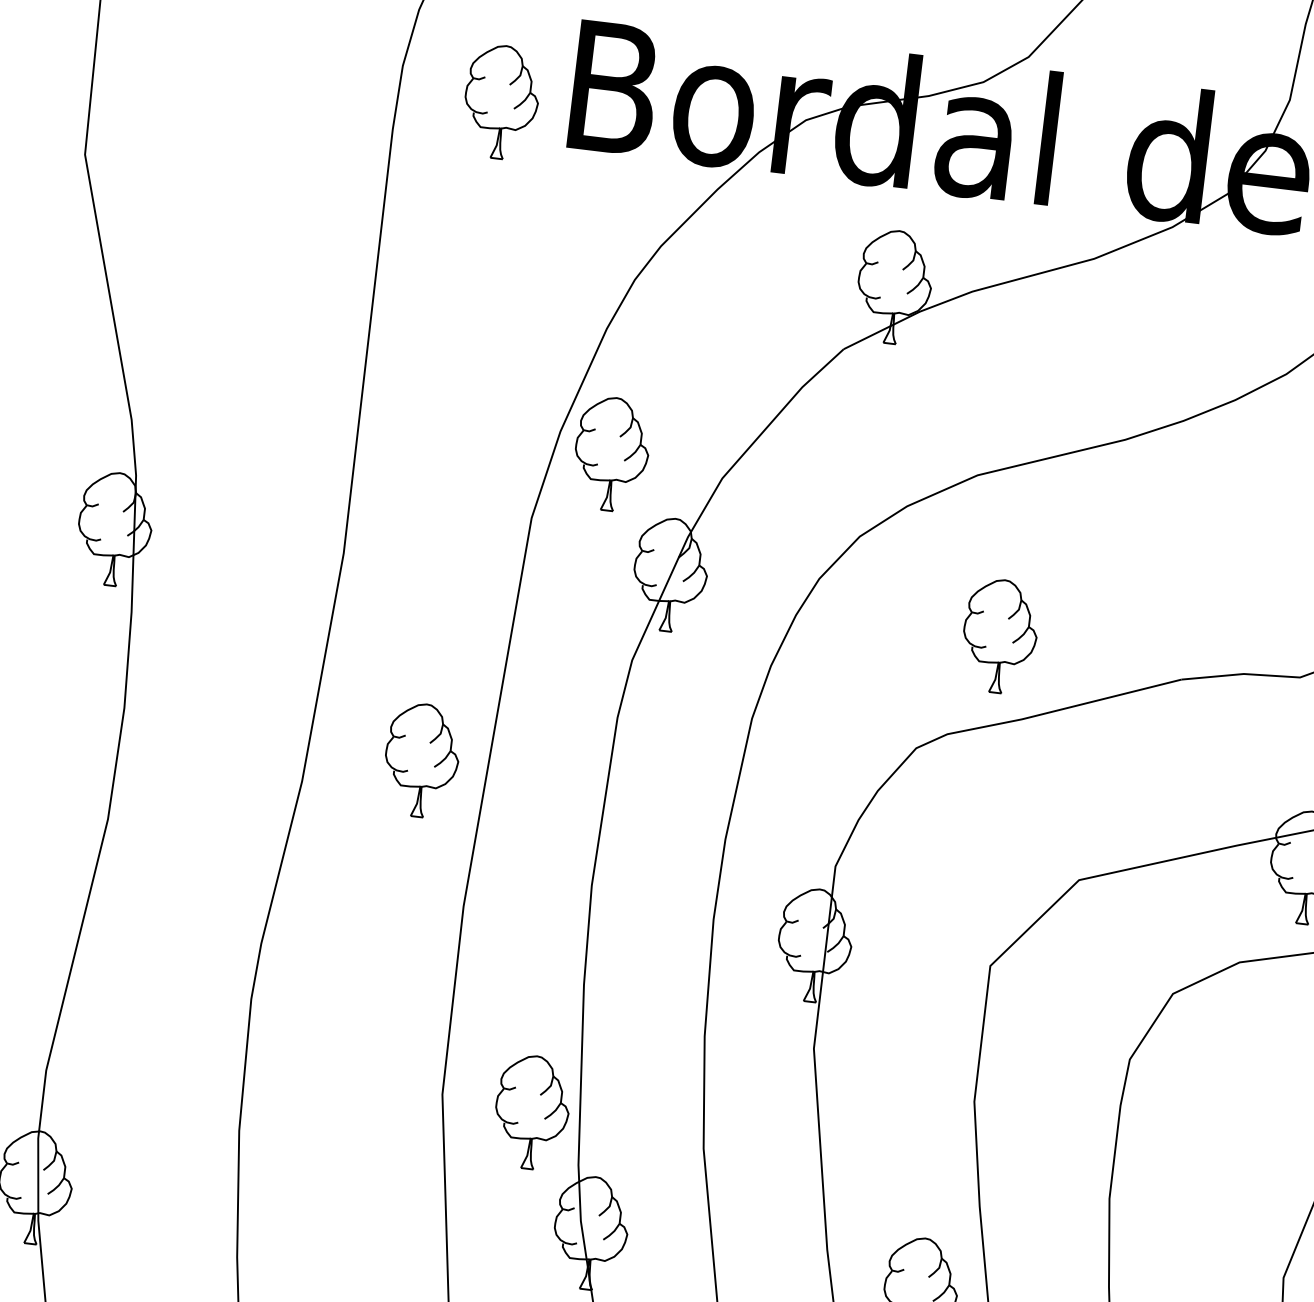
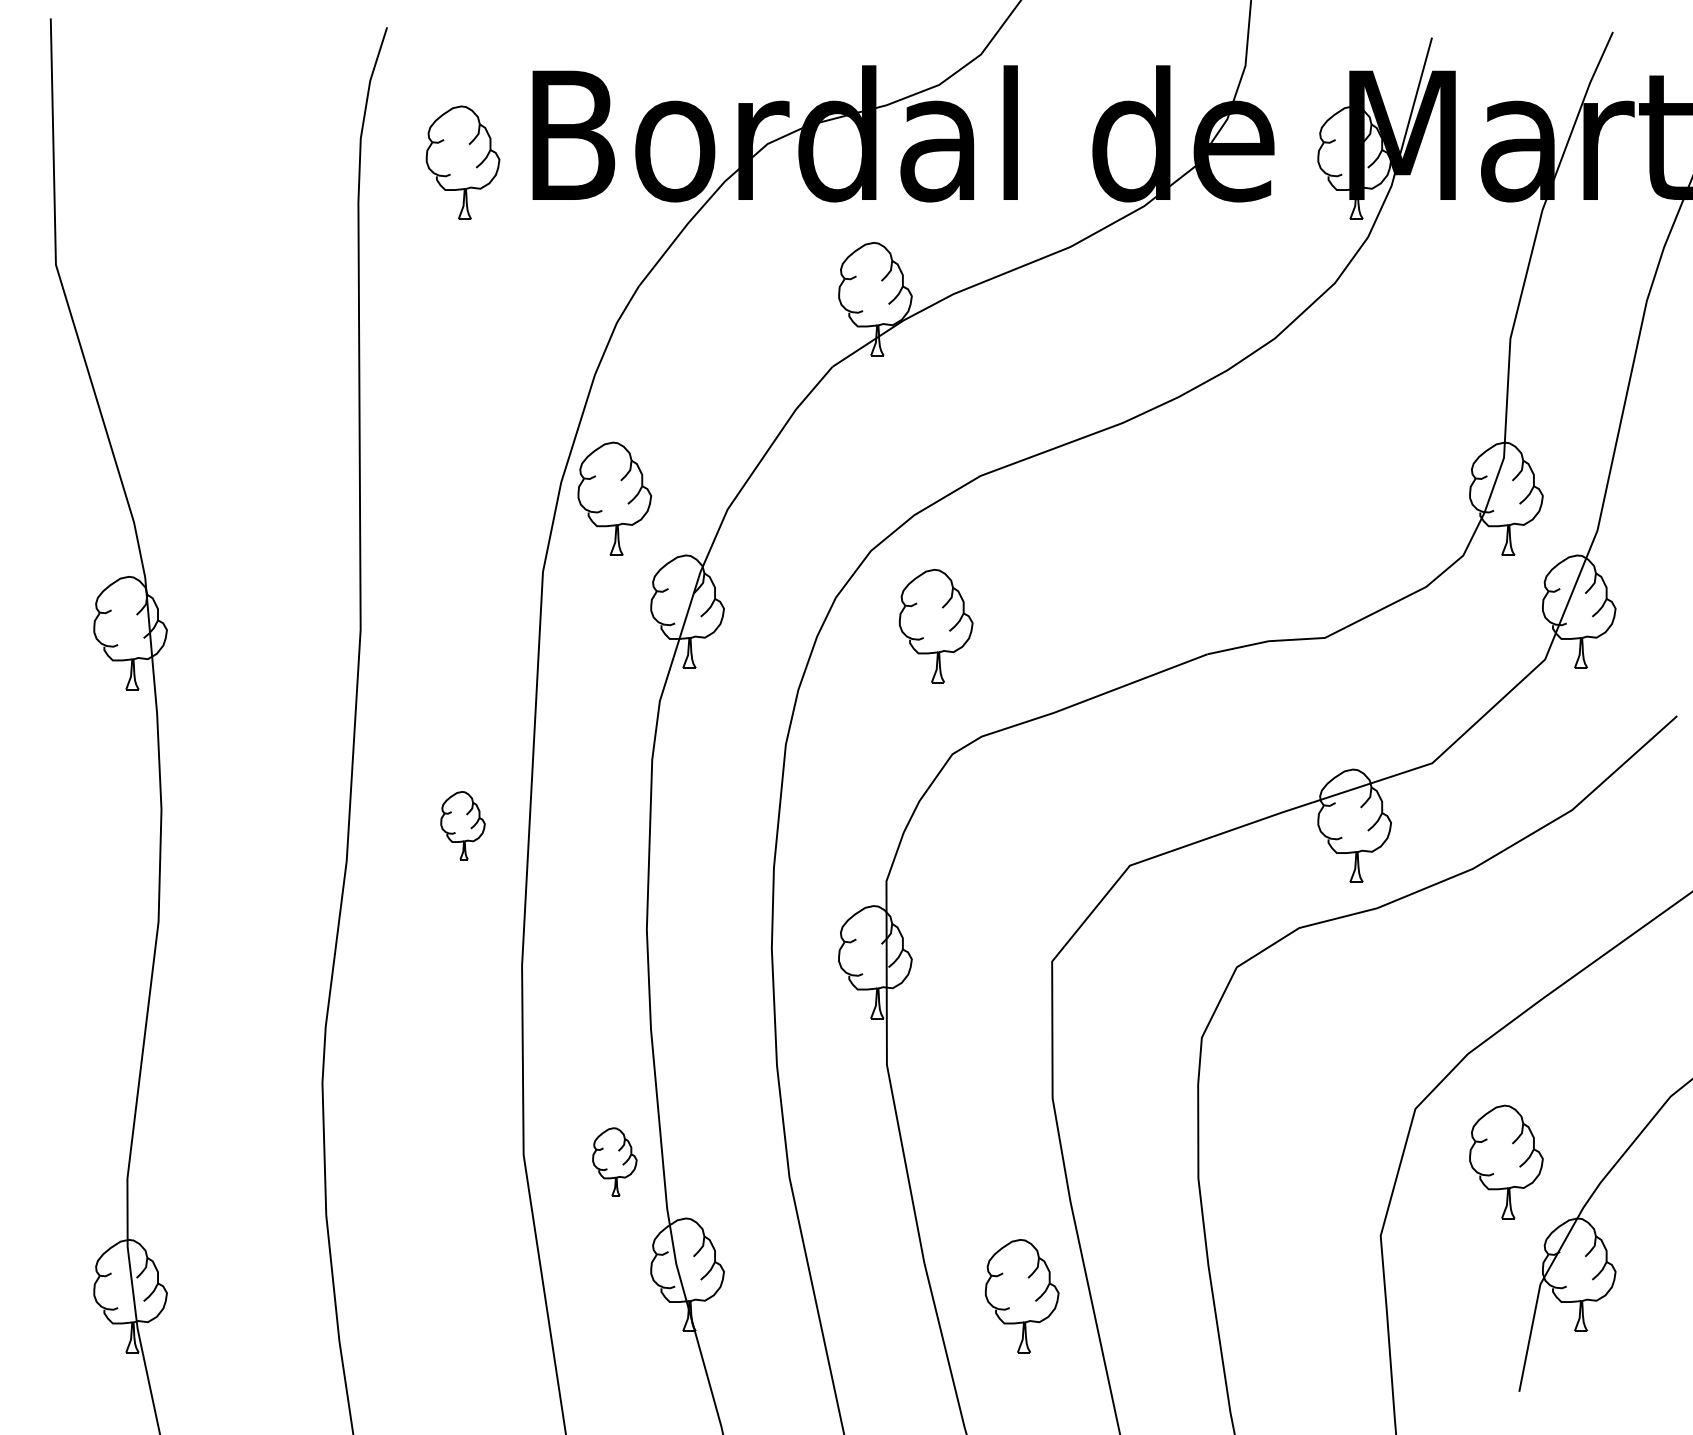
part: (1000, 635) -> (936, 625), moved
part: (421, 760) -> (462, 825), size x0.6
part: (531, 1111) -> (614, 1161), size x0.6

